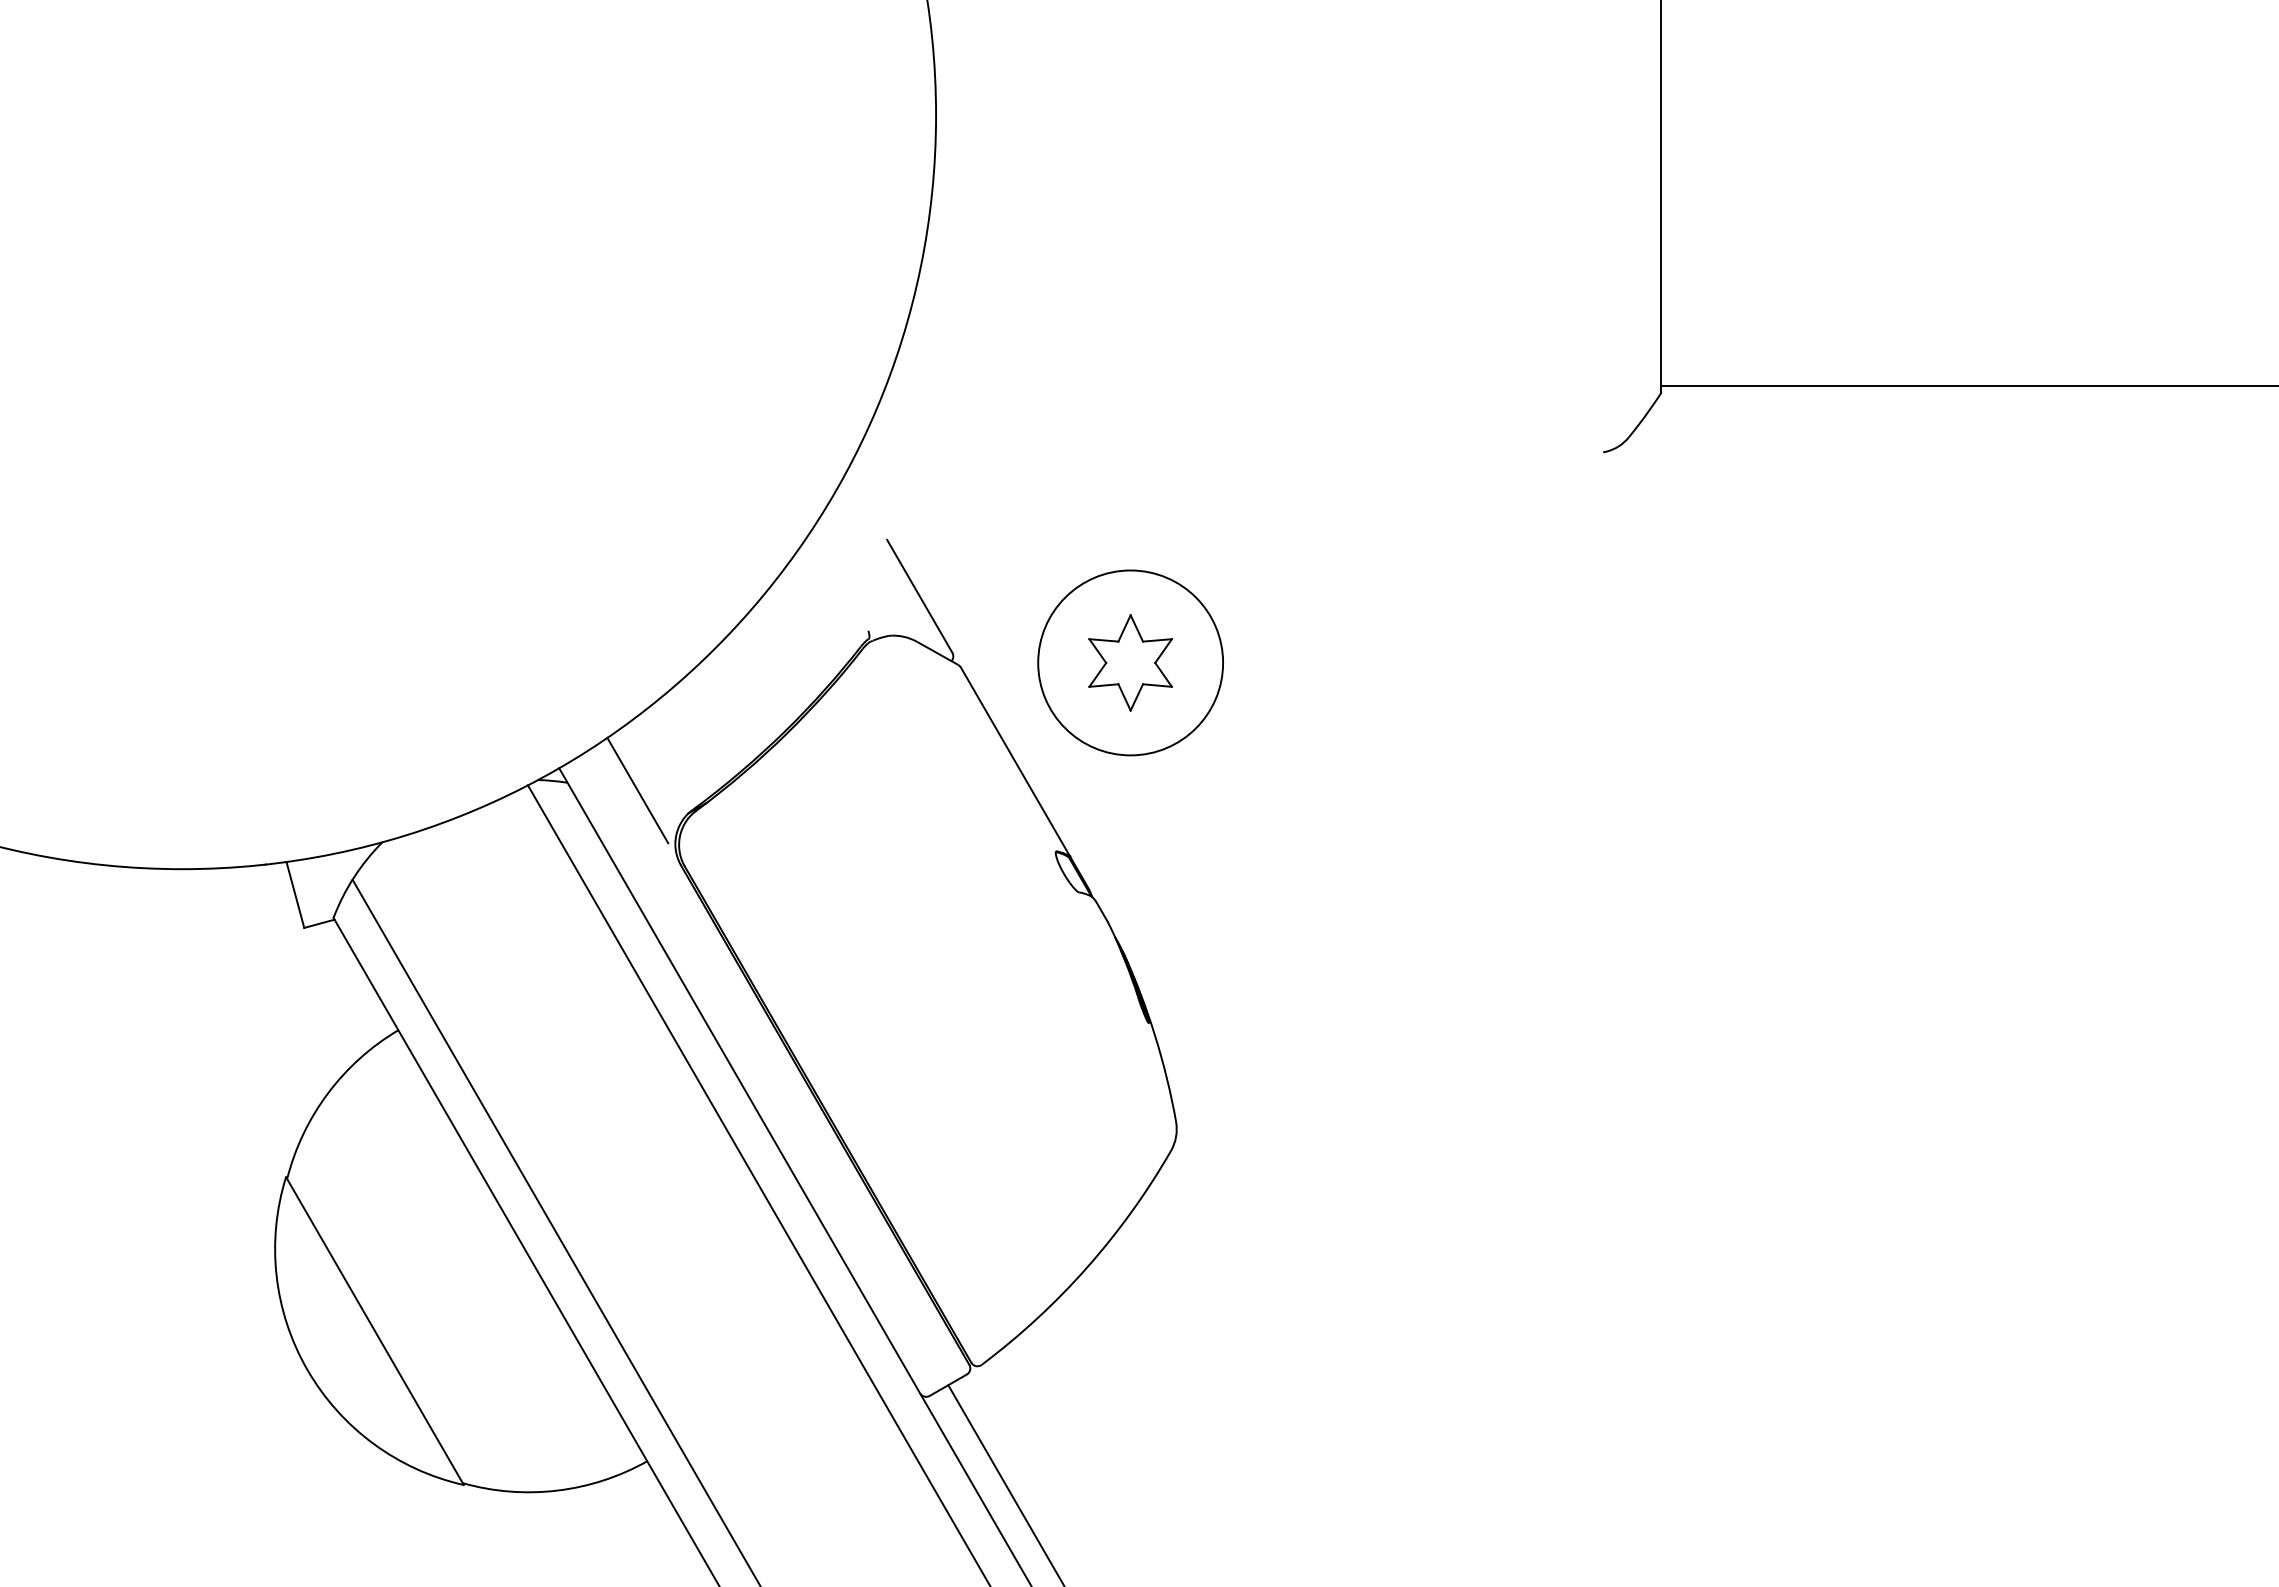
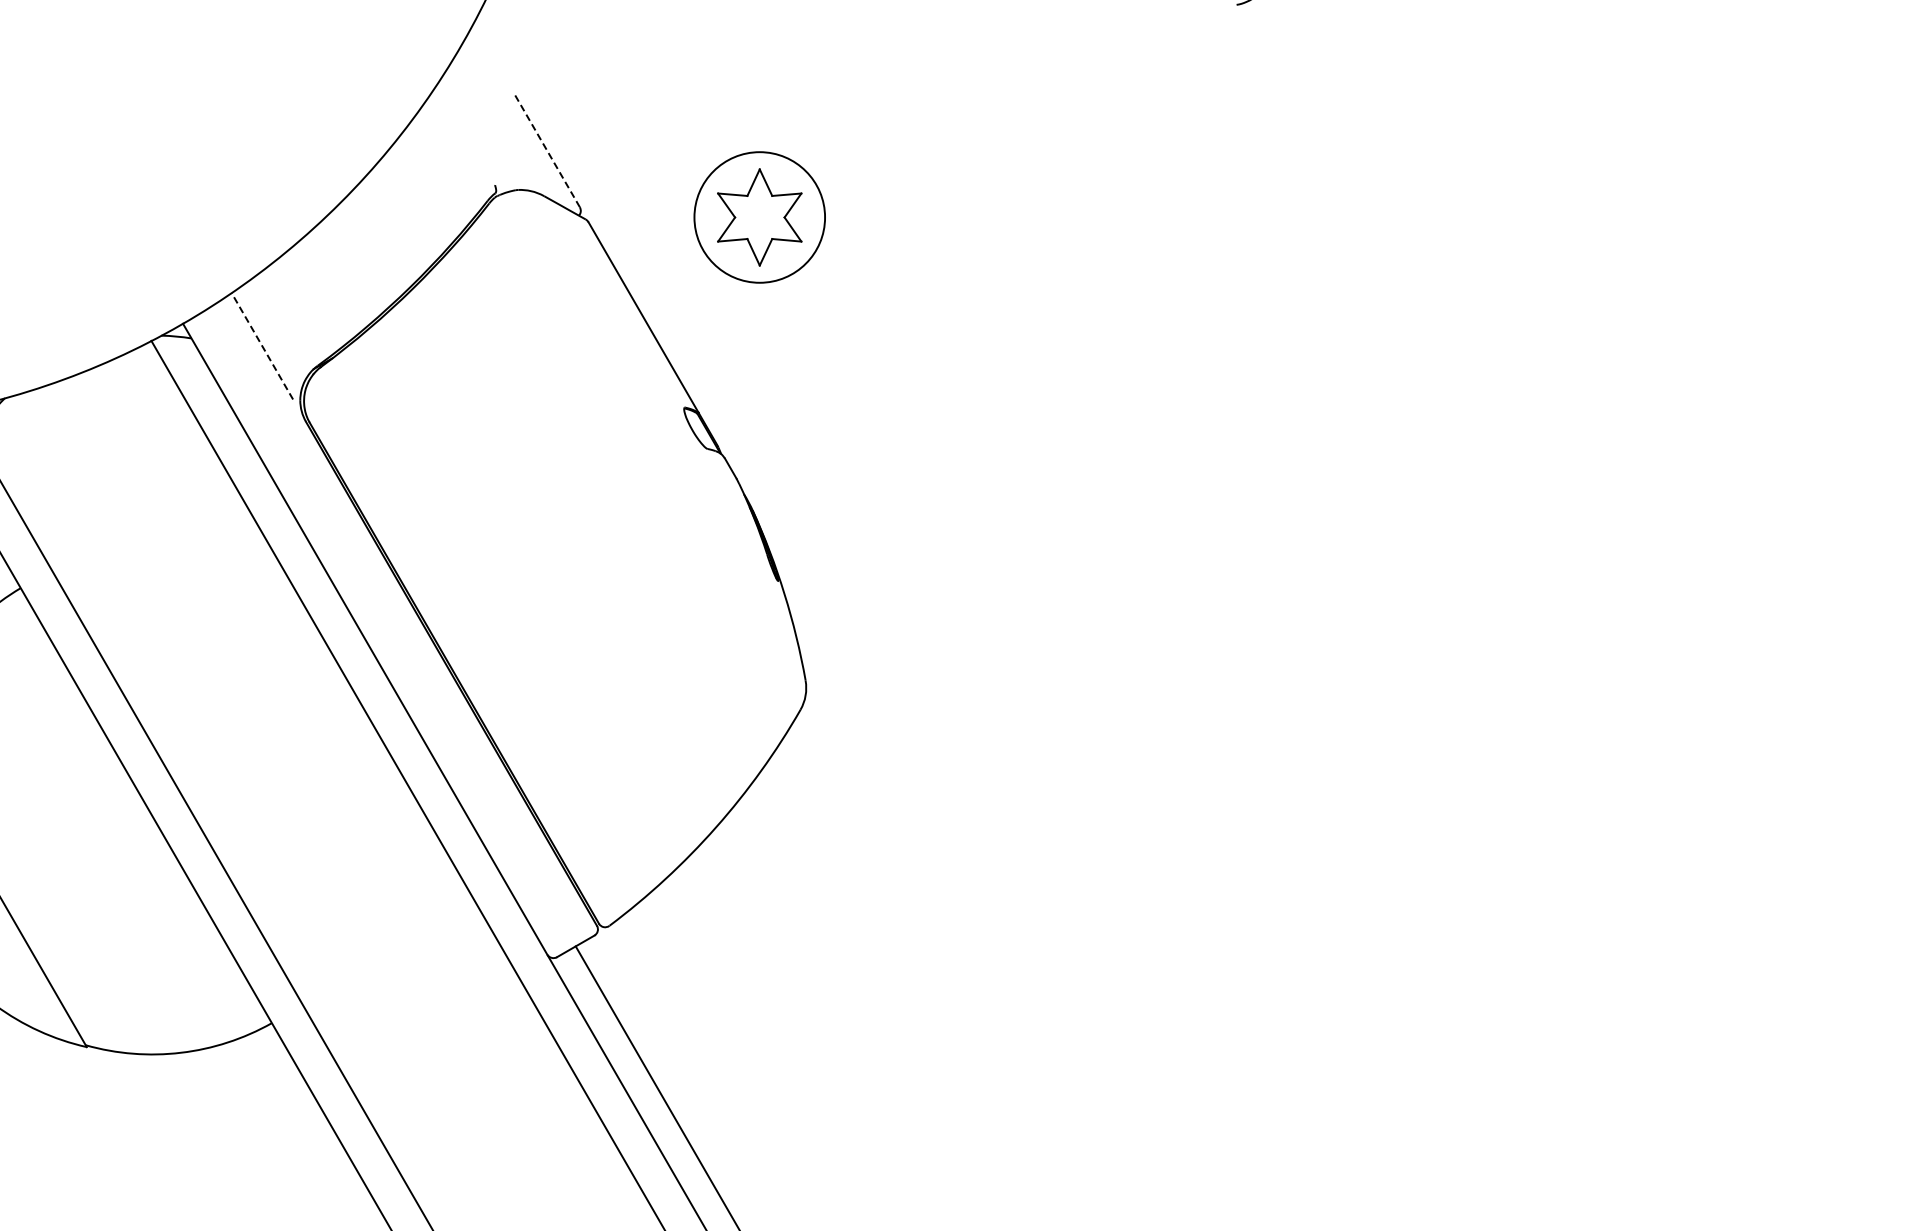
line: (919, 595) -> (546, 149), solid -> dashed
circle: (1130, 662) -> (759, 217), size x0.7
line: (637, 790) -> (262, 346), solid -> dashed

